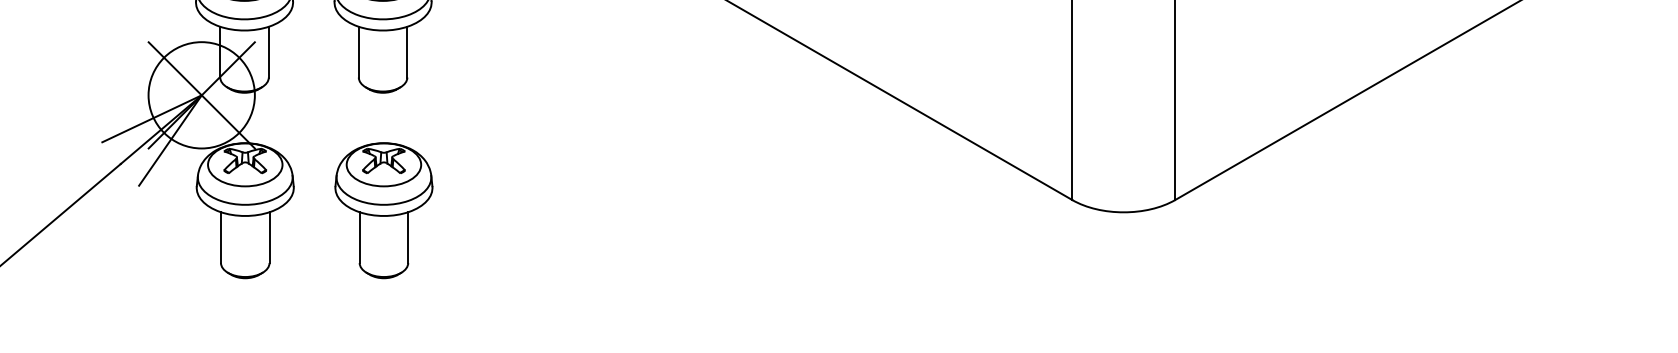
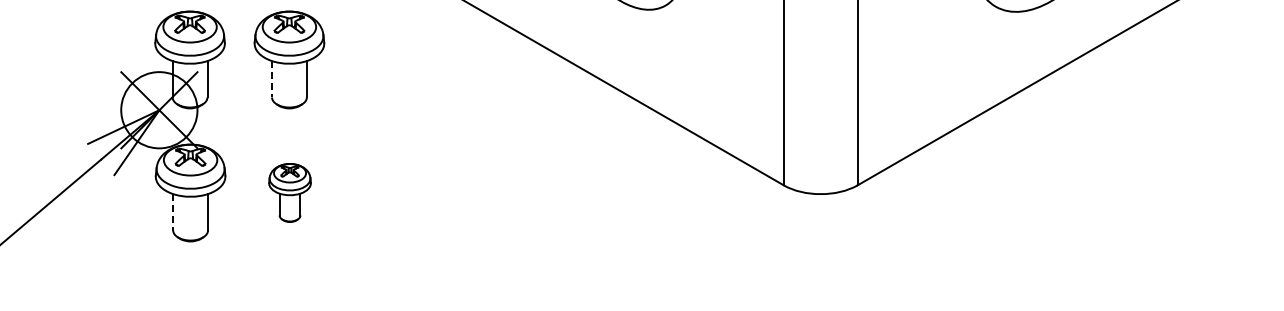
line: (359, 52) -> (272, 79), solid -> dashed
part: (383, 210) -> (289, 192), size x0.6
line: (221, 237) -> (173, 212), solid -> dashed

